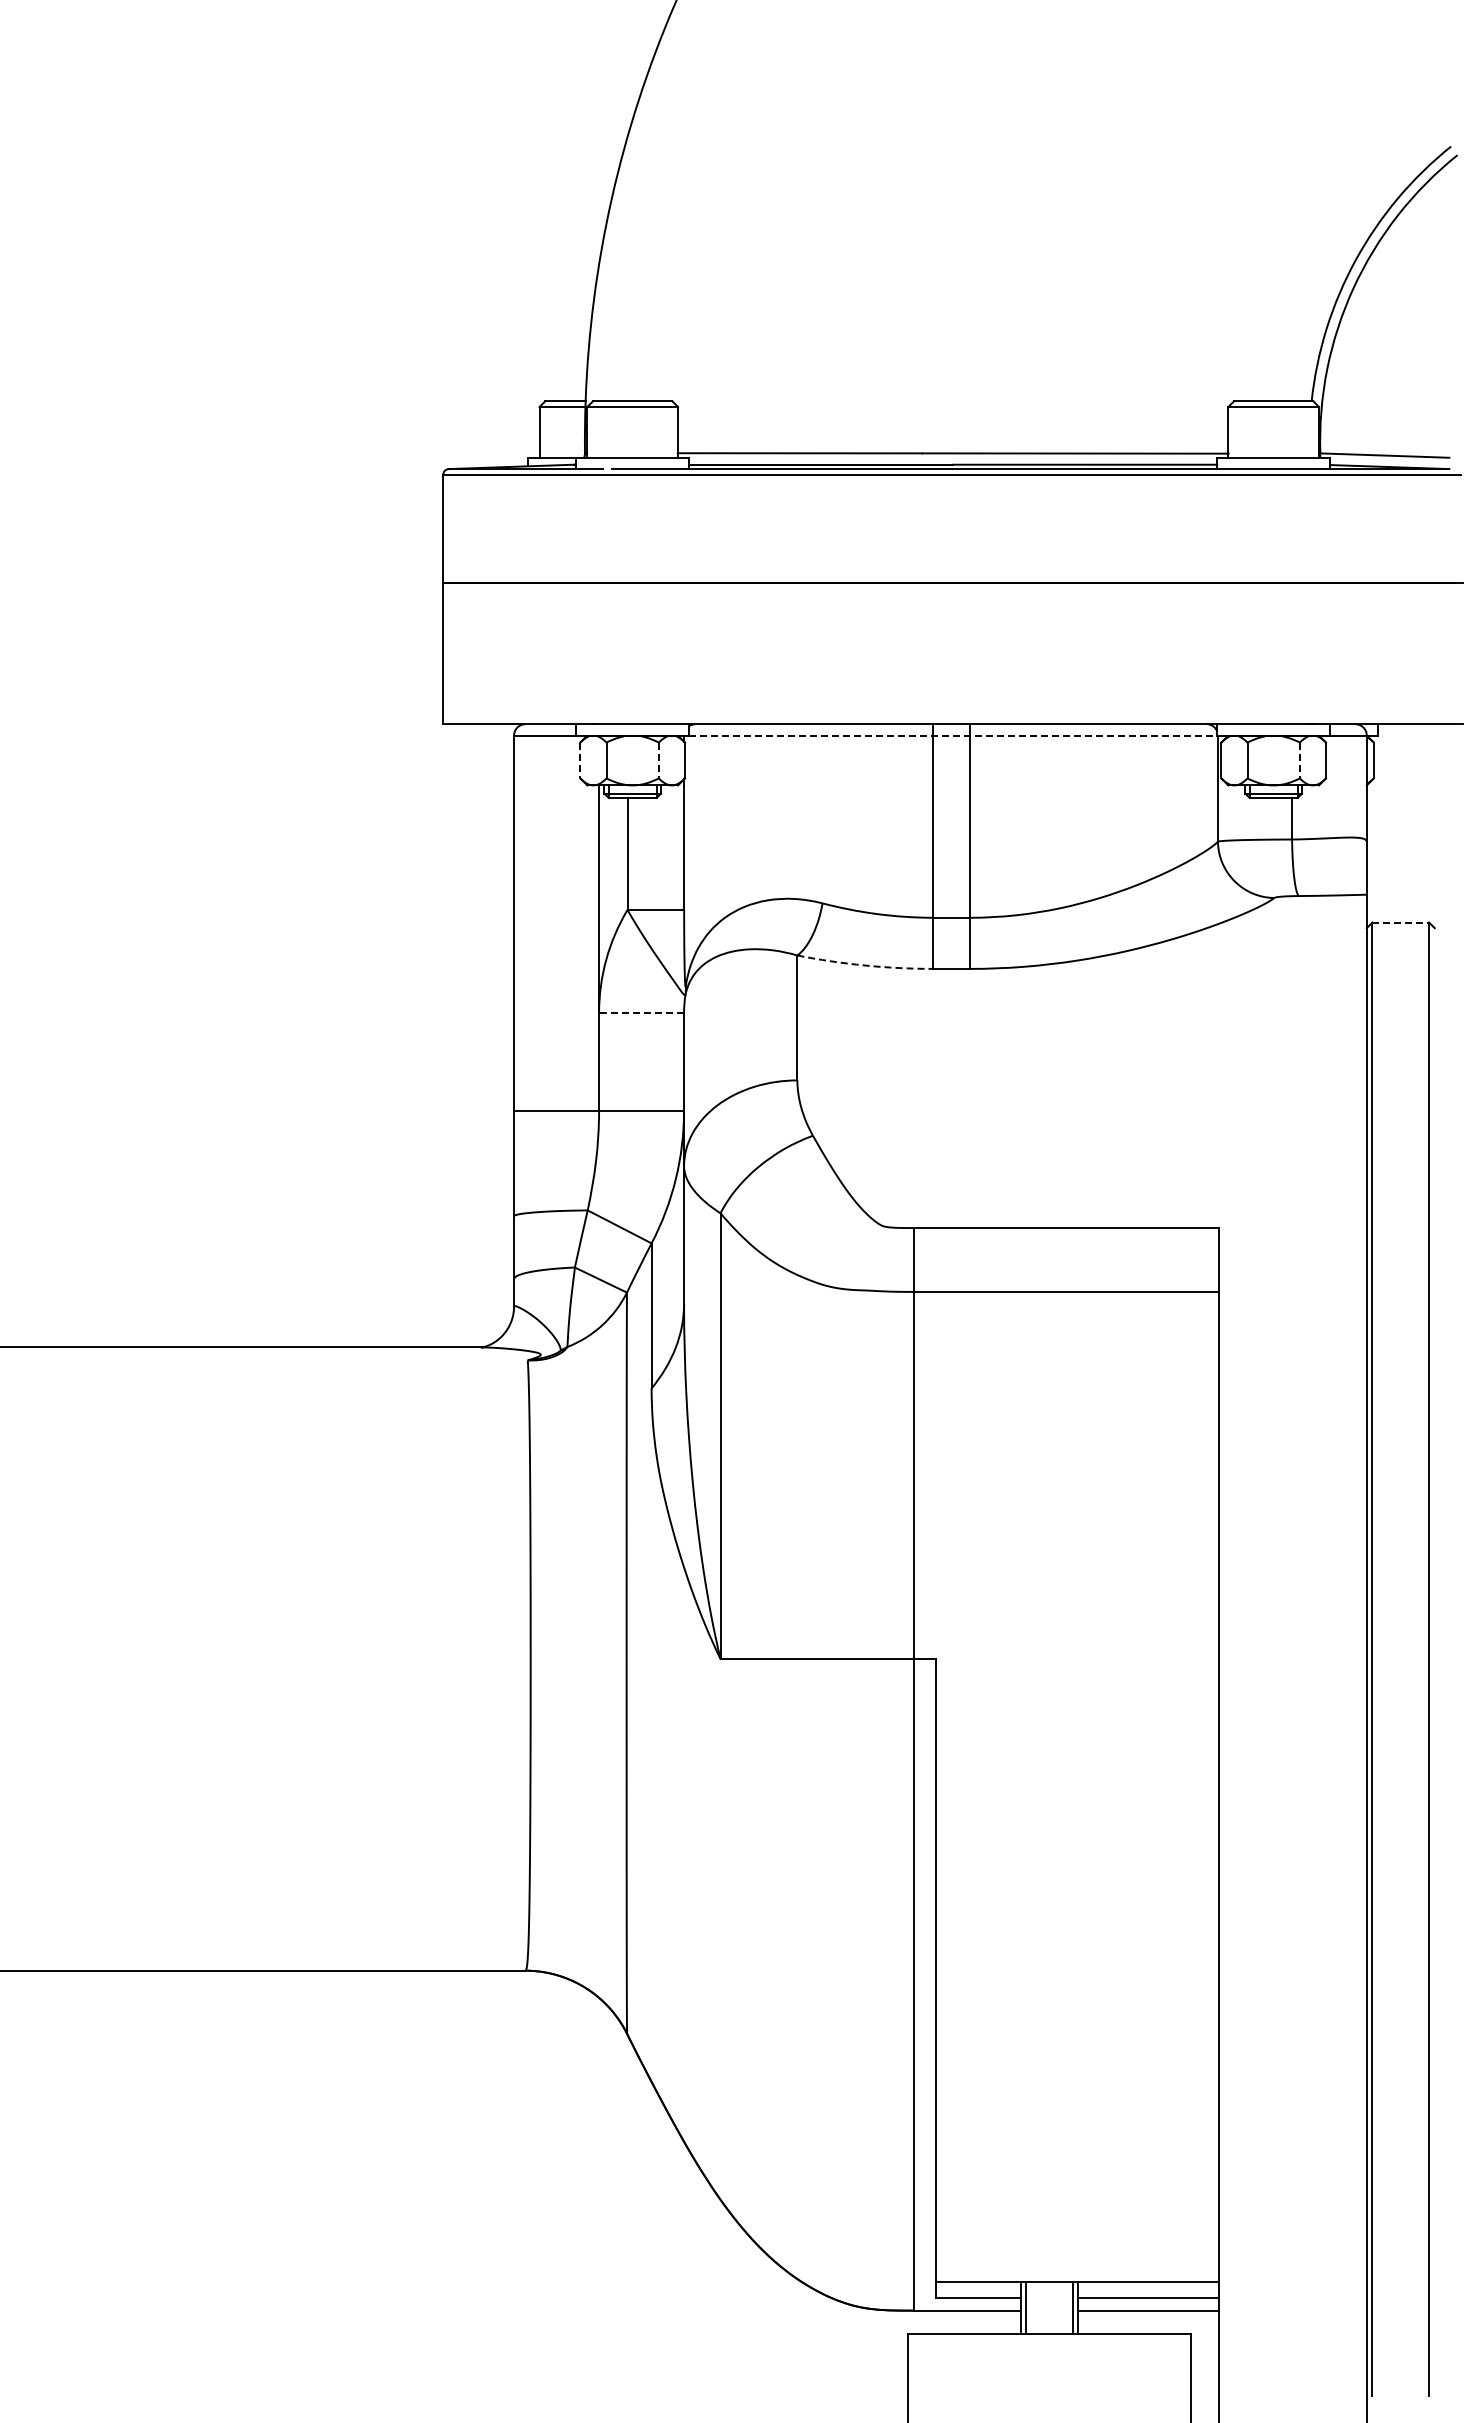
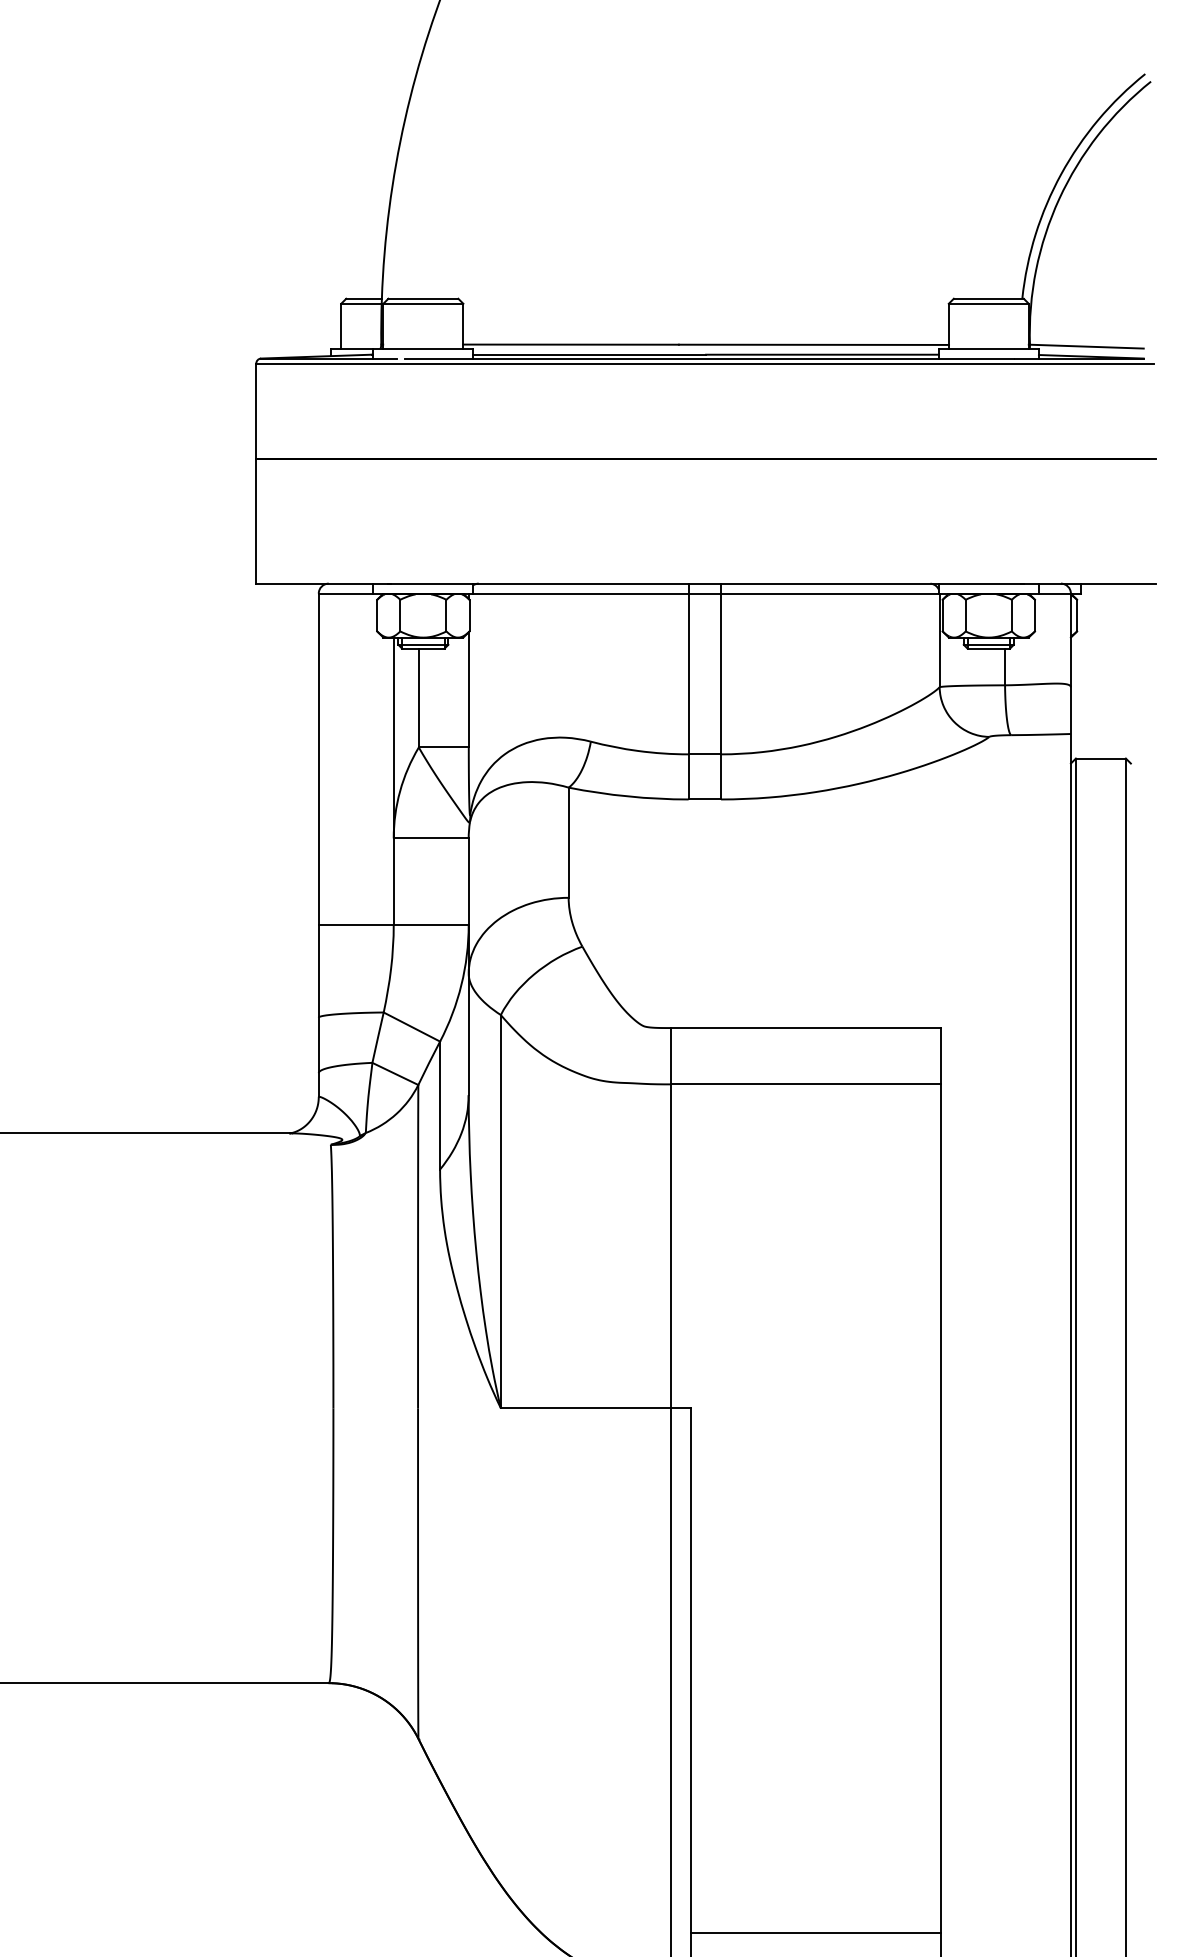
line: (953, 735) -> (706, 593), dashed -> solid
line: (580, 760) -> (377, 615), dashed -> solid
line: (658, 760) -> (446, 615), dashed -> solid
line: (1299, 760) -> (1011, 615), dashed -> solid
line: (1401, 922) -> (1101, 758), dashed -> solid
arc: (865, 965) -> (628, 796), dashed -> solid
line: (641, 1013) -> (431, 838), dashed -> solid
line: (1077, 2253) -> (815, 1932), added

